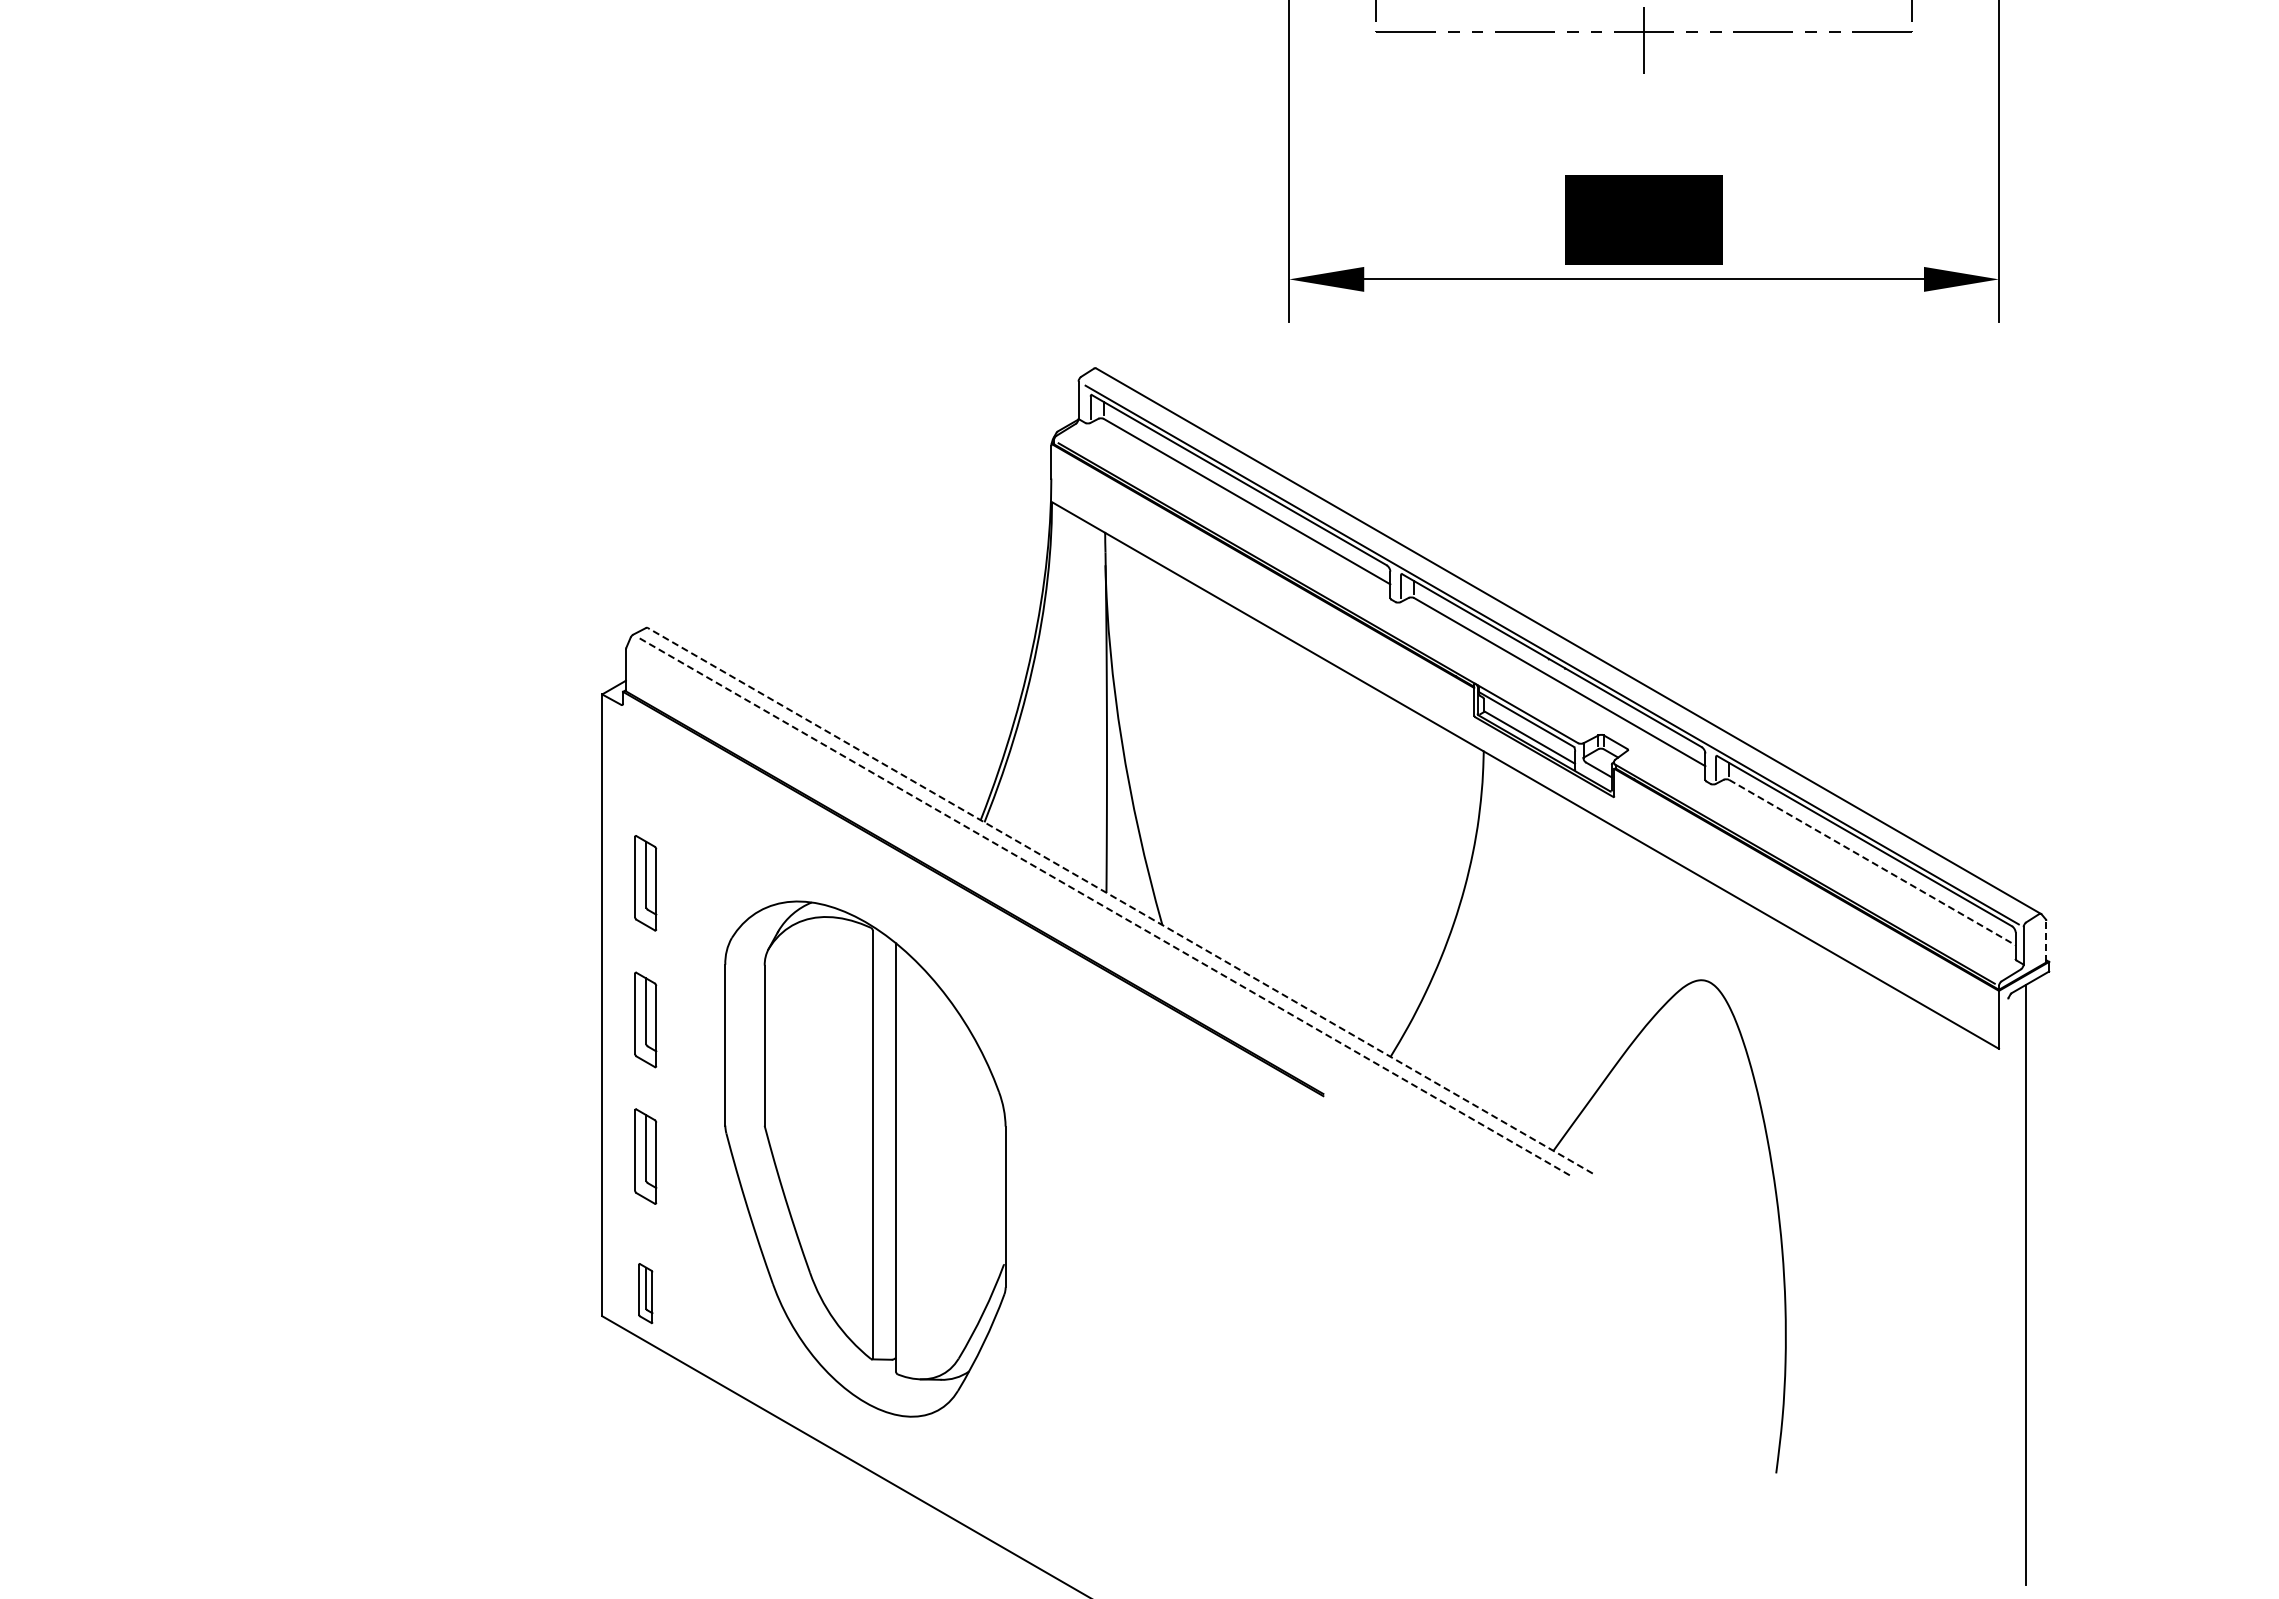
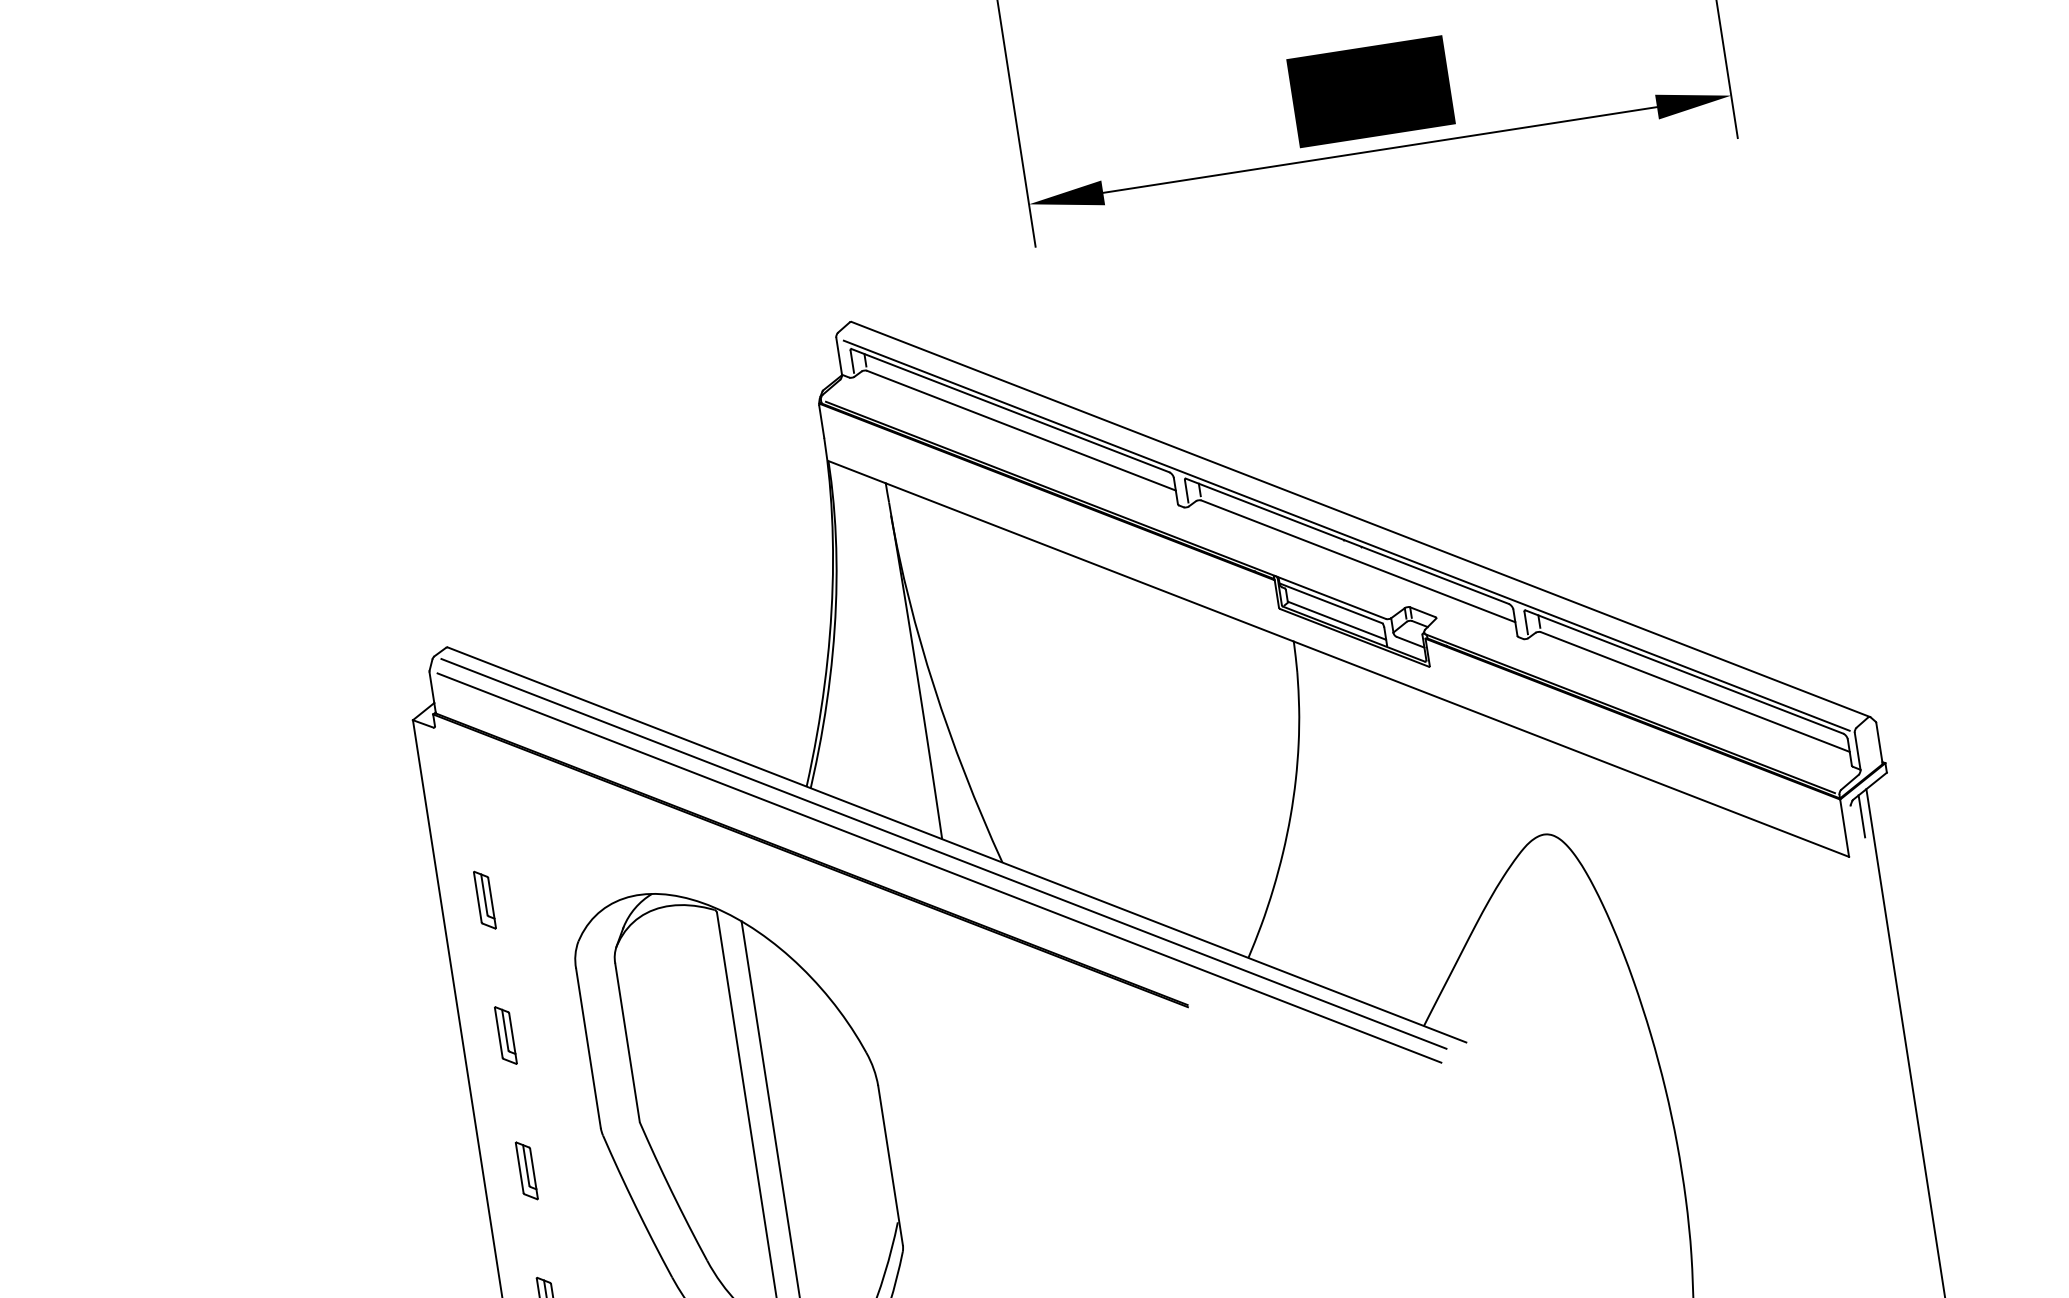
line: (1872, 862) -> (1695, 691), dashed -> solid
part: (645, 882) -> (484, 899), size x0.62
line: (1120, 900) -> (957, 844), dashed -> solid
line: (1106, 907) -> (944, 853), dashed -> solid
line: (1099, 920) -> (939, 867), added
line: (2046, 941) -> (1879, 743), dashed -> solid
line: (2017, 1010) -> (1861, 816), added
part: (645, 1019) -> (505, 1035), size x0.62
part: (645, 1156) -> (526, 1170), size x0.62

